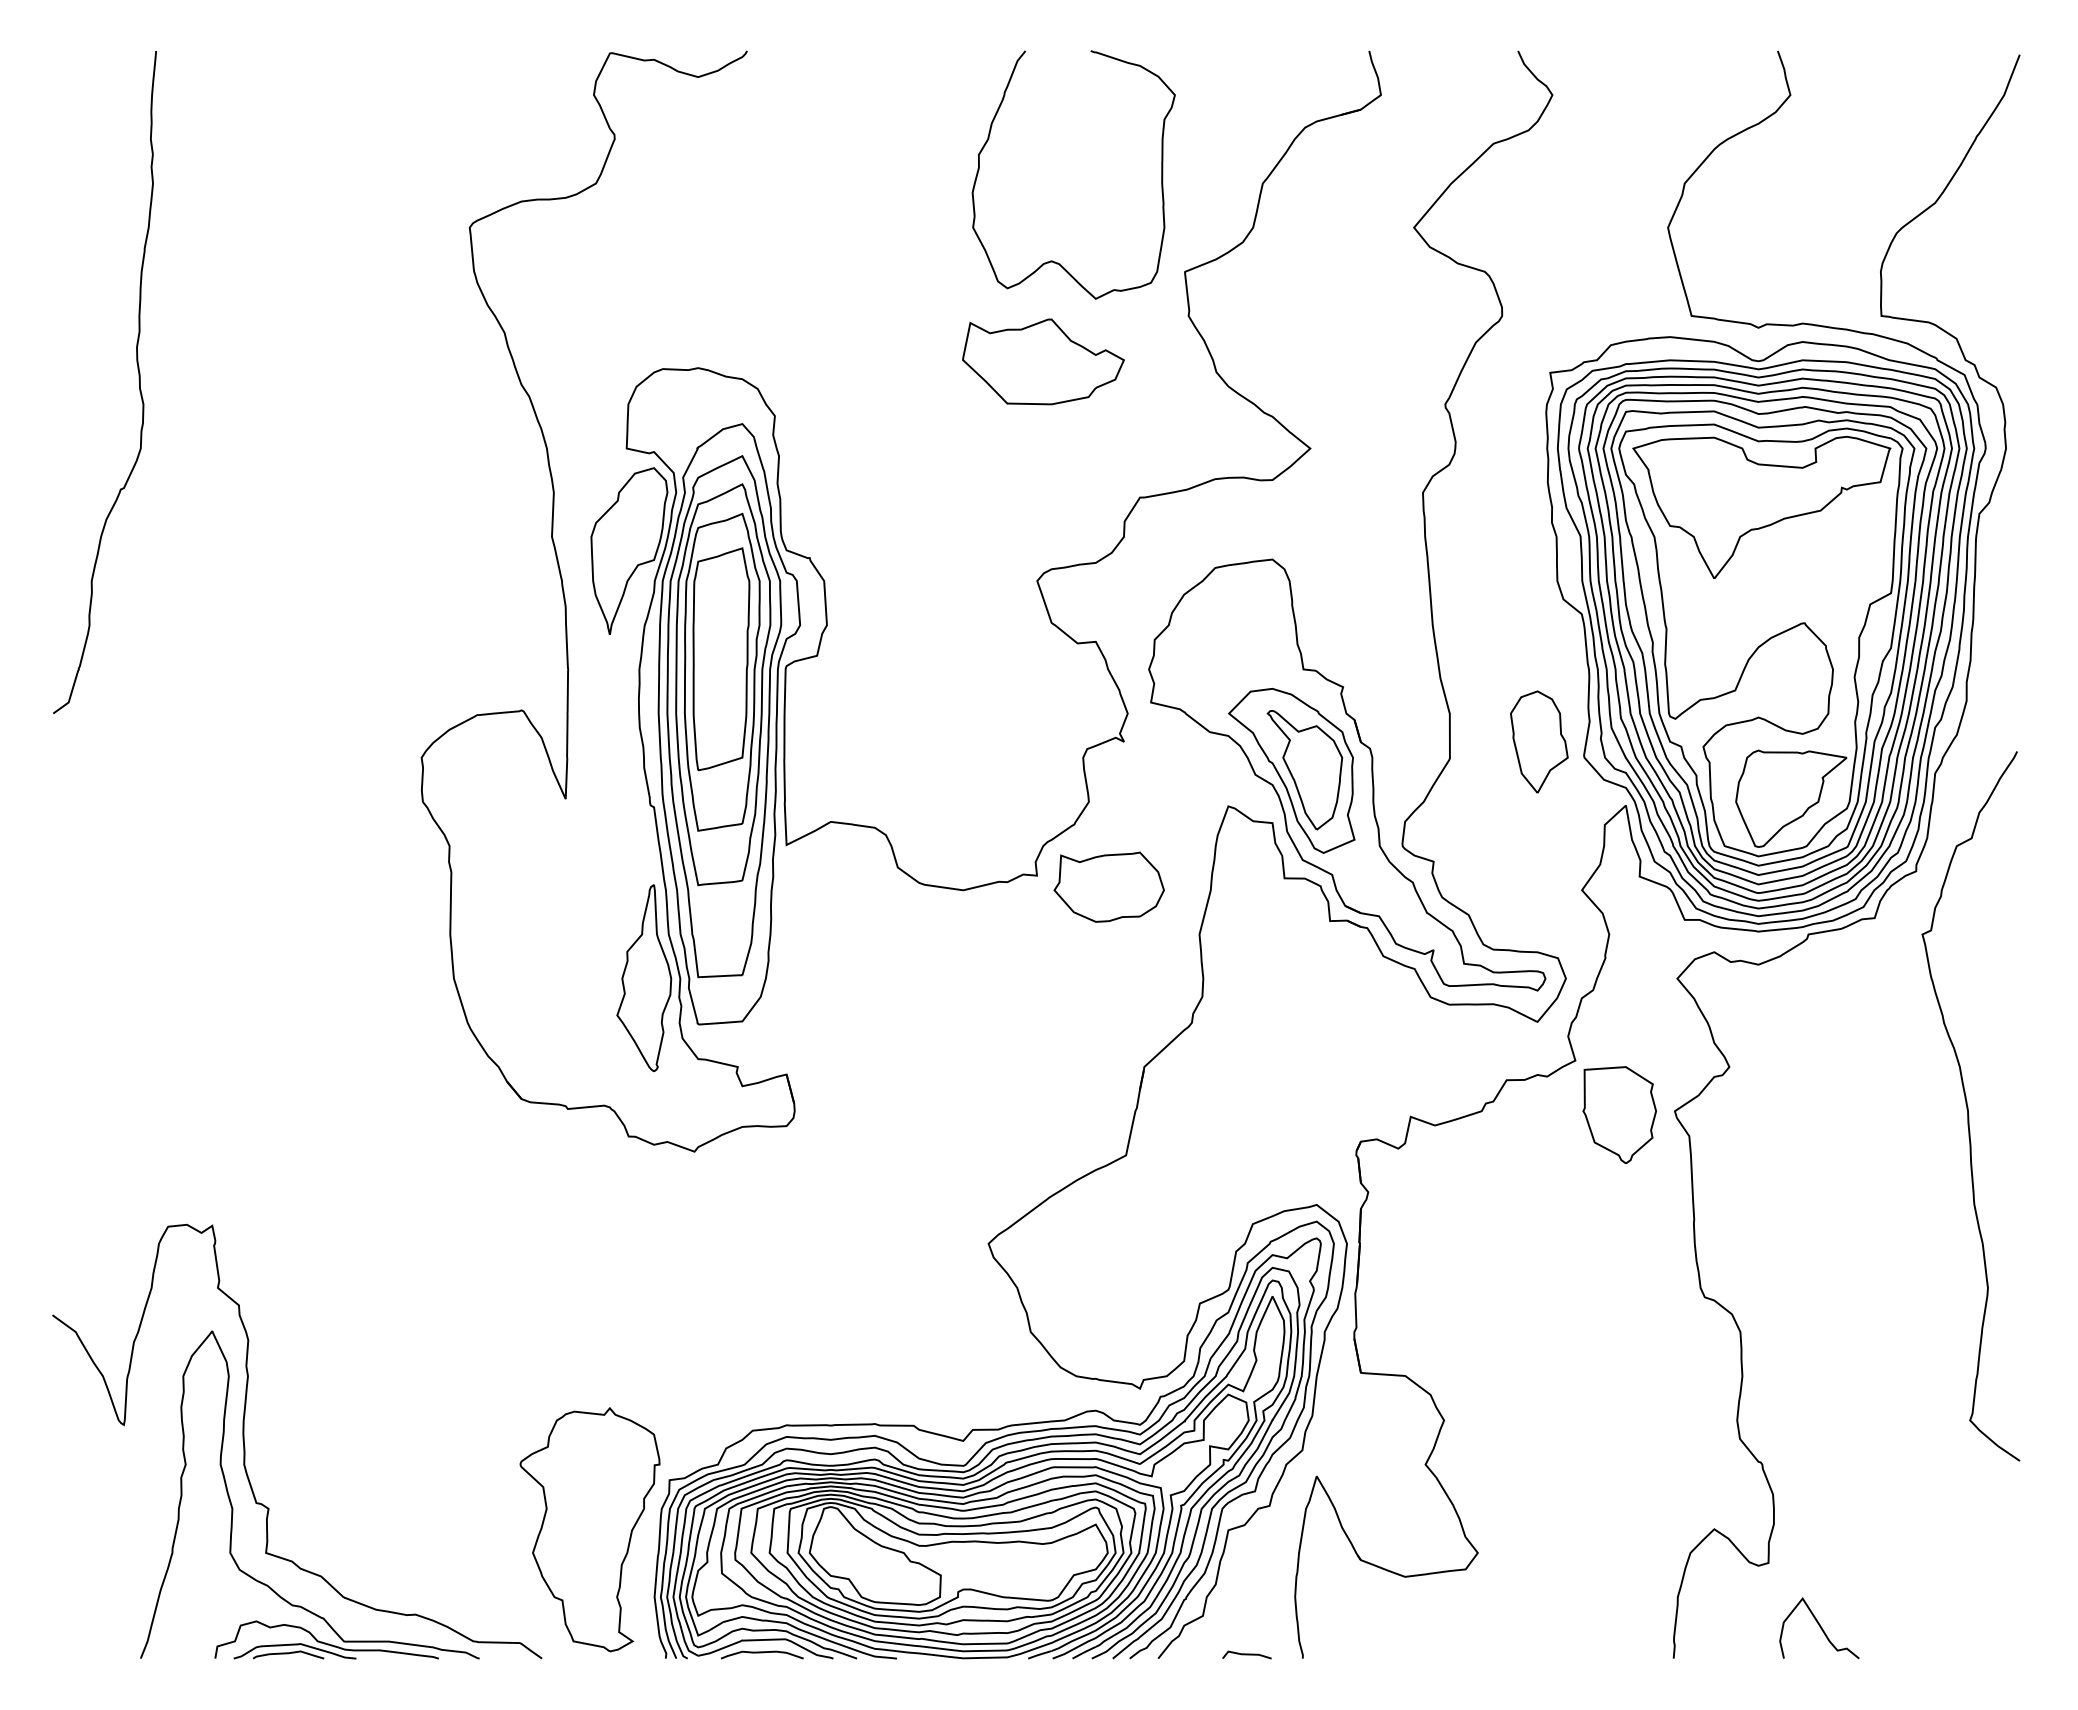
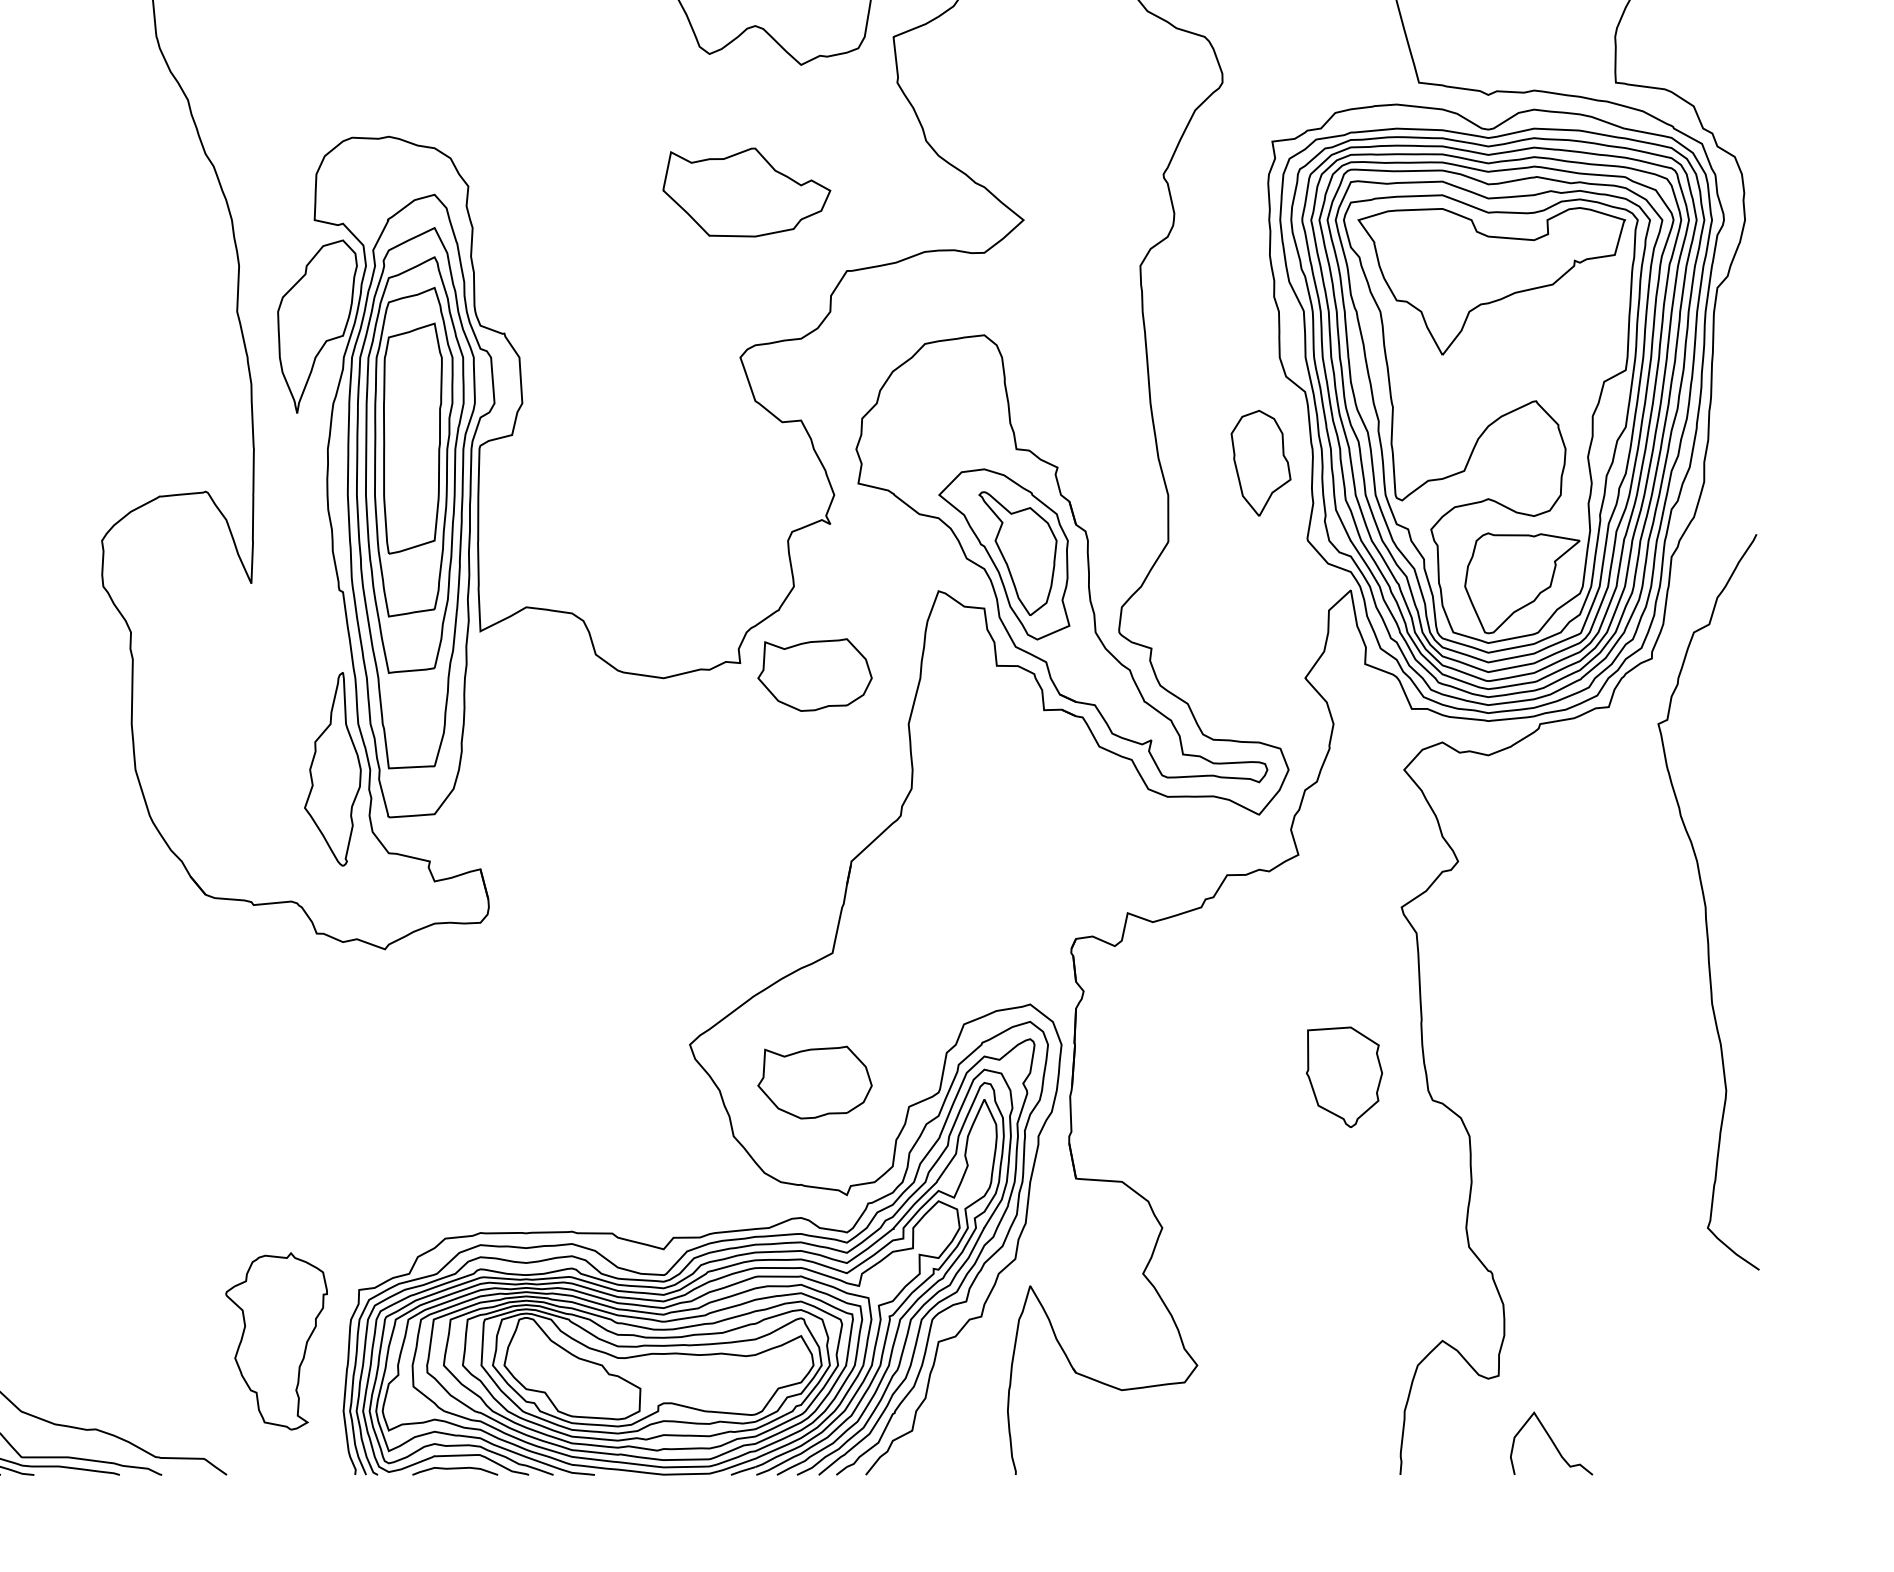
part: (1043, 361) -> (746, 192), moved
part: (1539, 741) -> (1261, 462), moved
part: (1619, 1114) -> (1344, 1076), moved
part: (1108, 1279) -> (814, 1081), added
part: (589, 1529) -> (276, 1341), size x0.7
line: (1246, 1654) -> (957, 1470), removed

